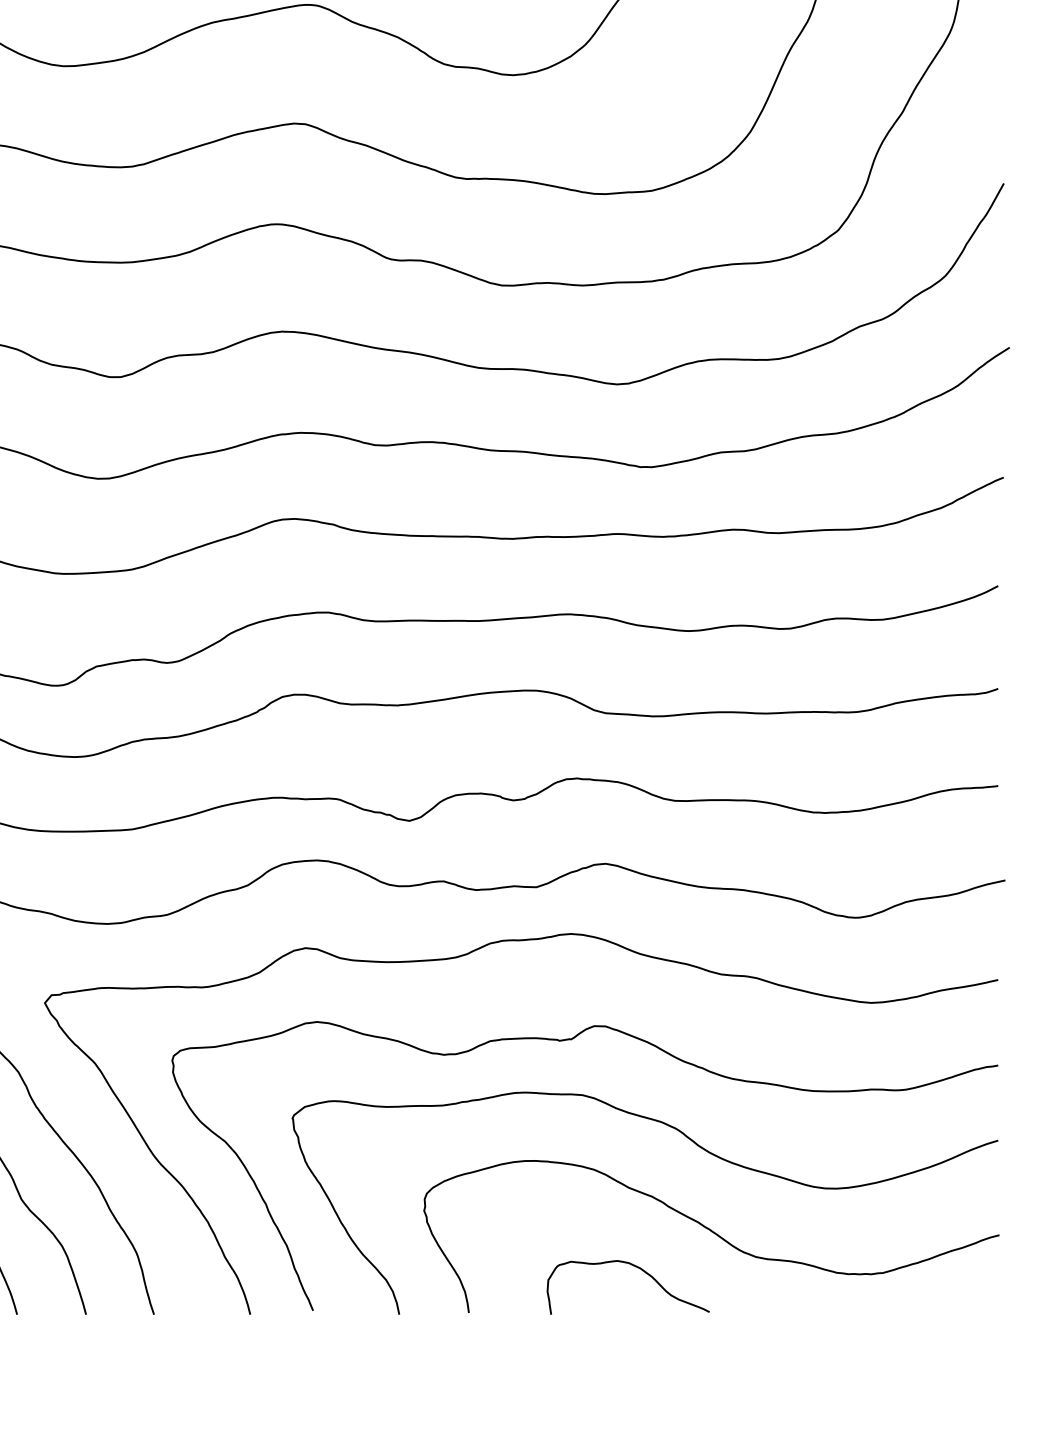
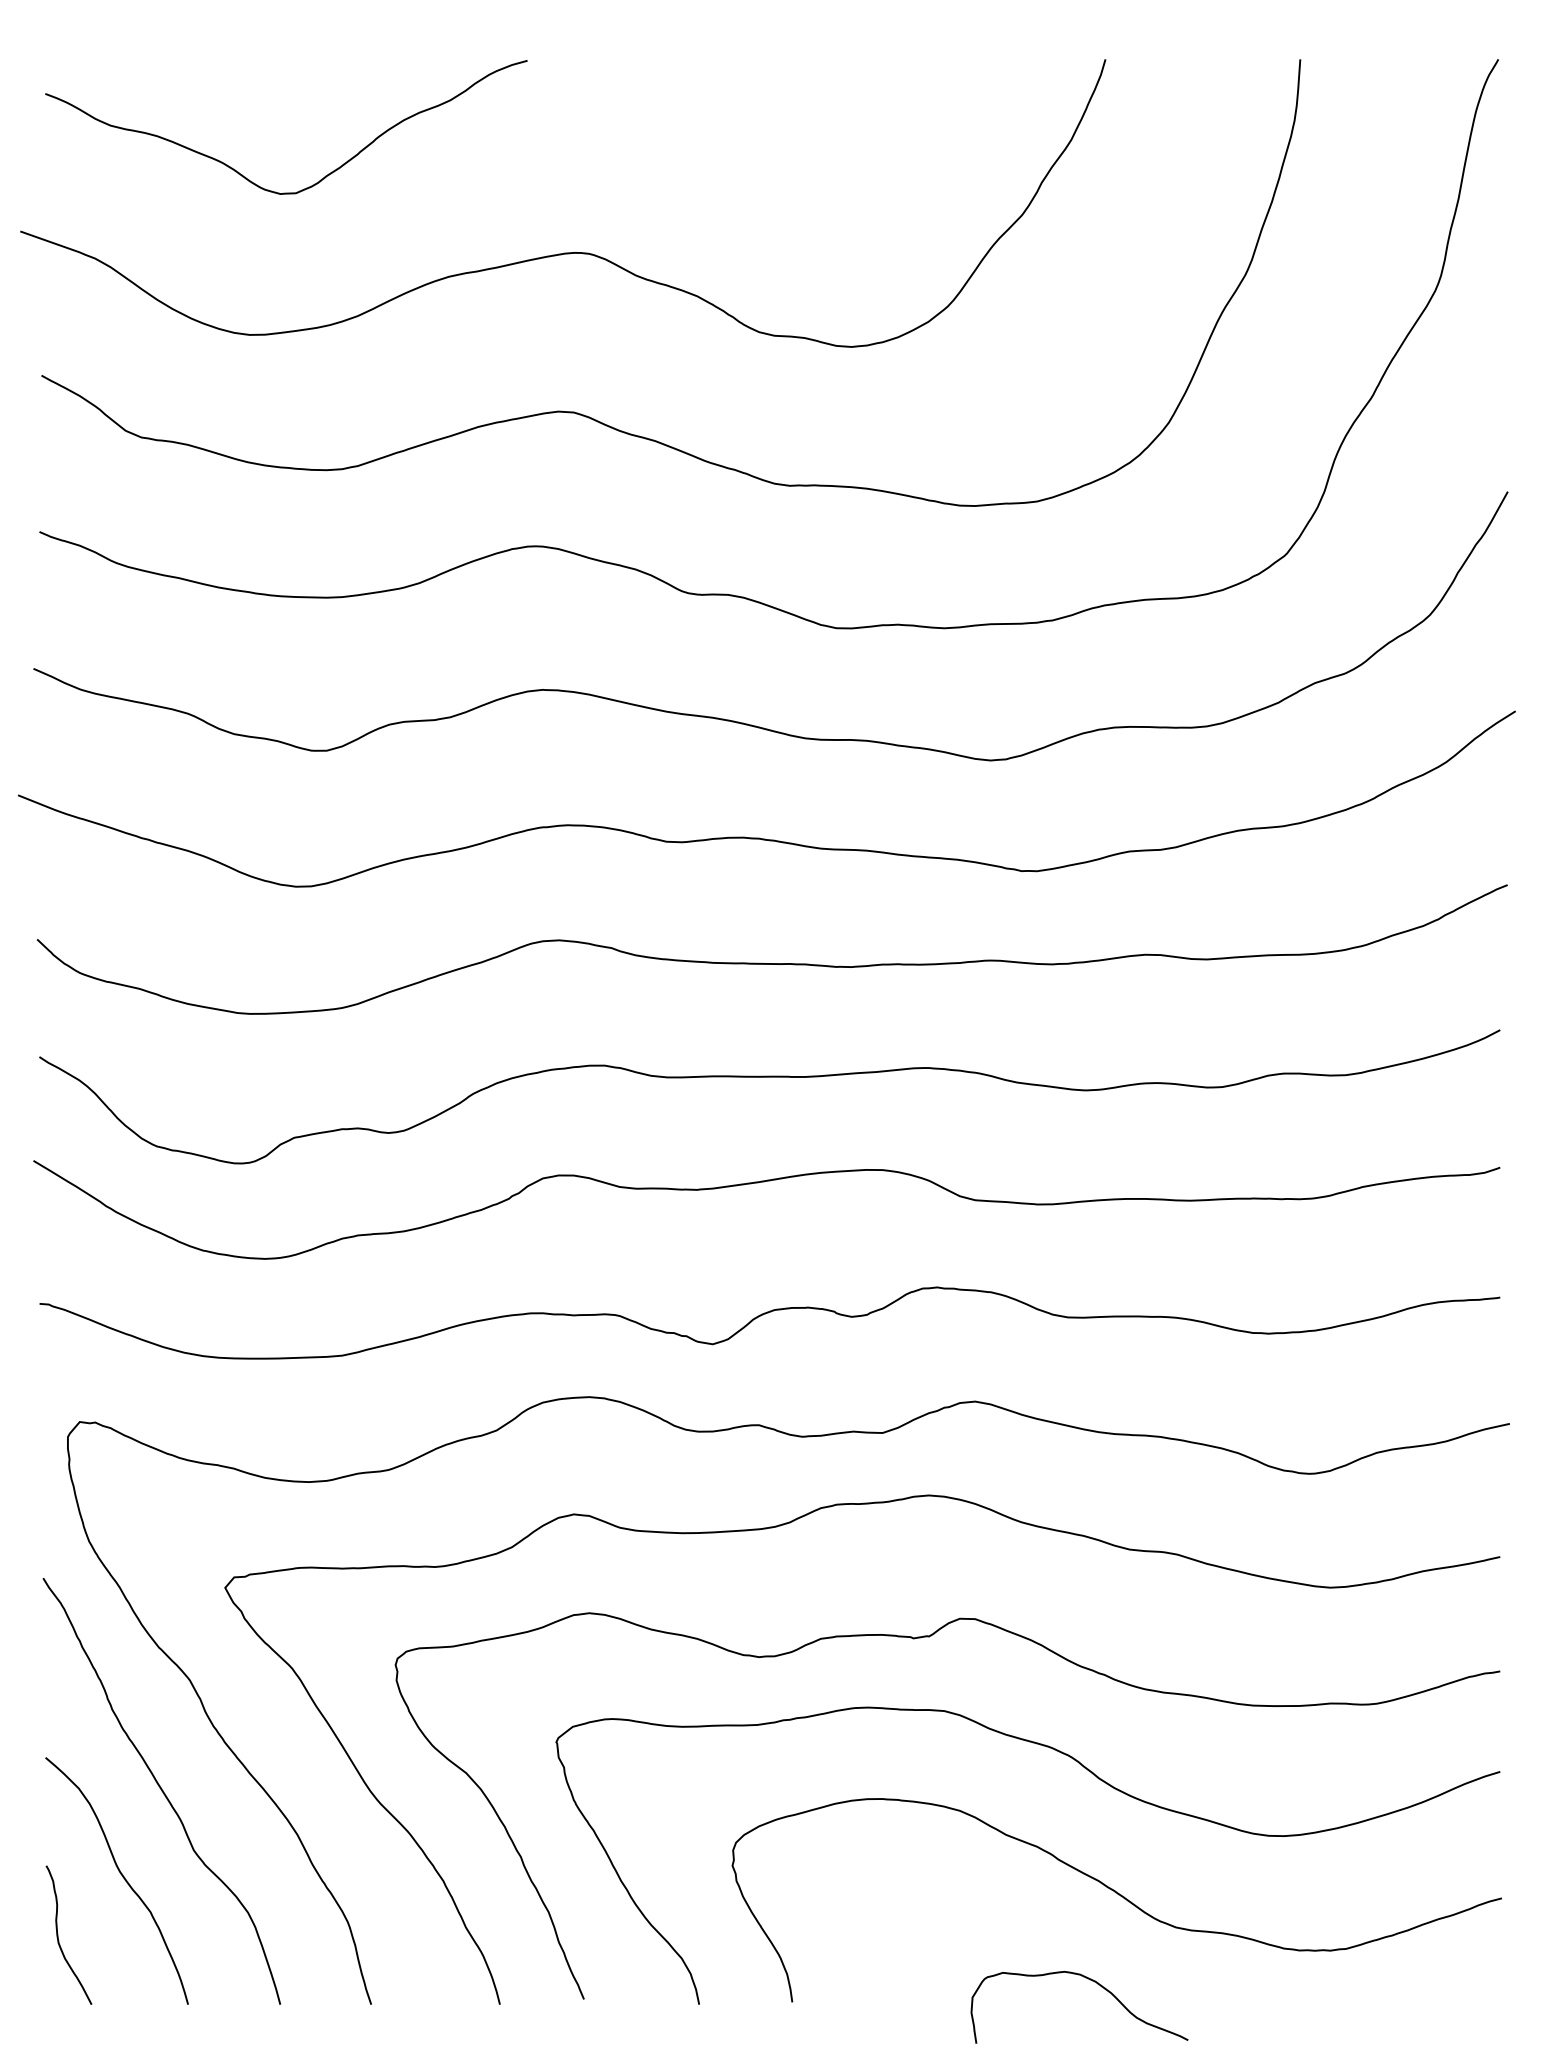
curve: (638, 1268) -> (1092, 1981), moved

